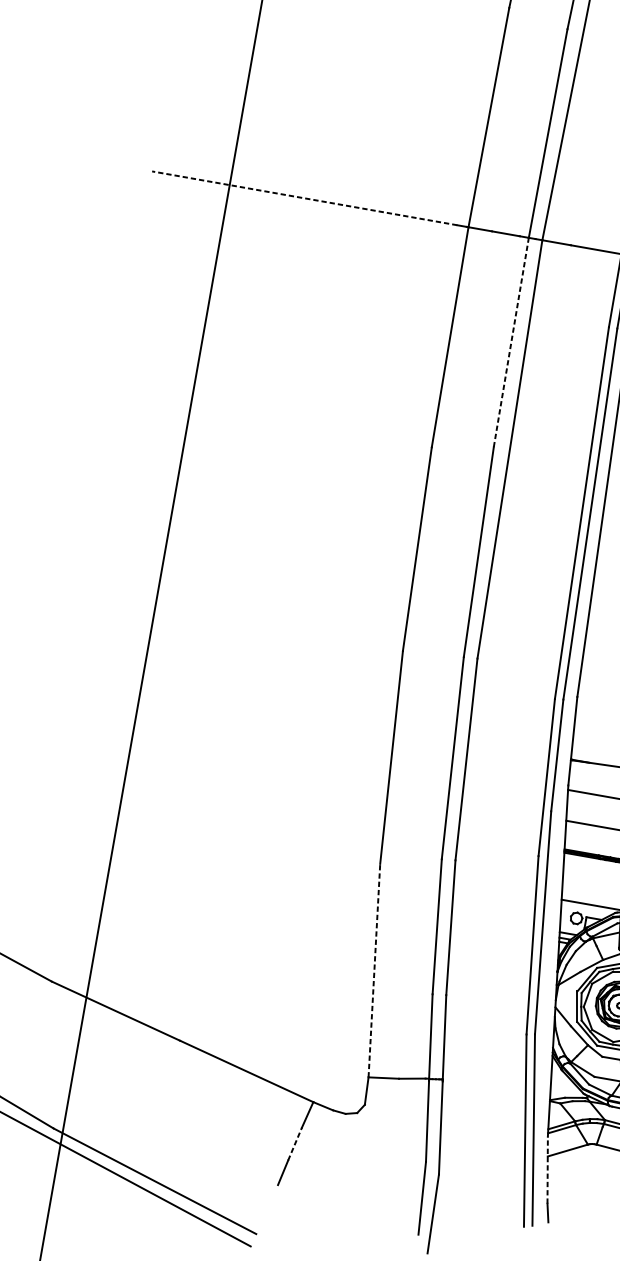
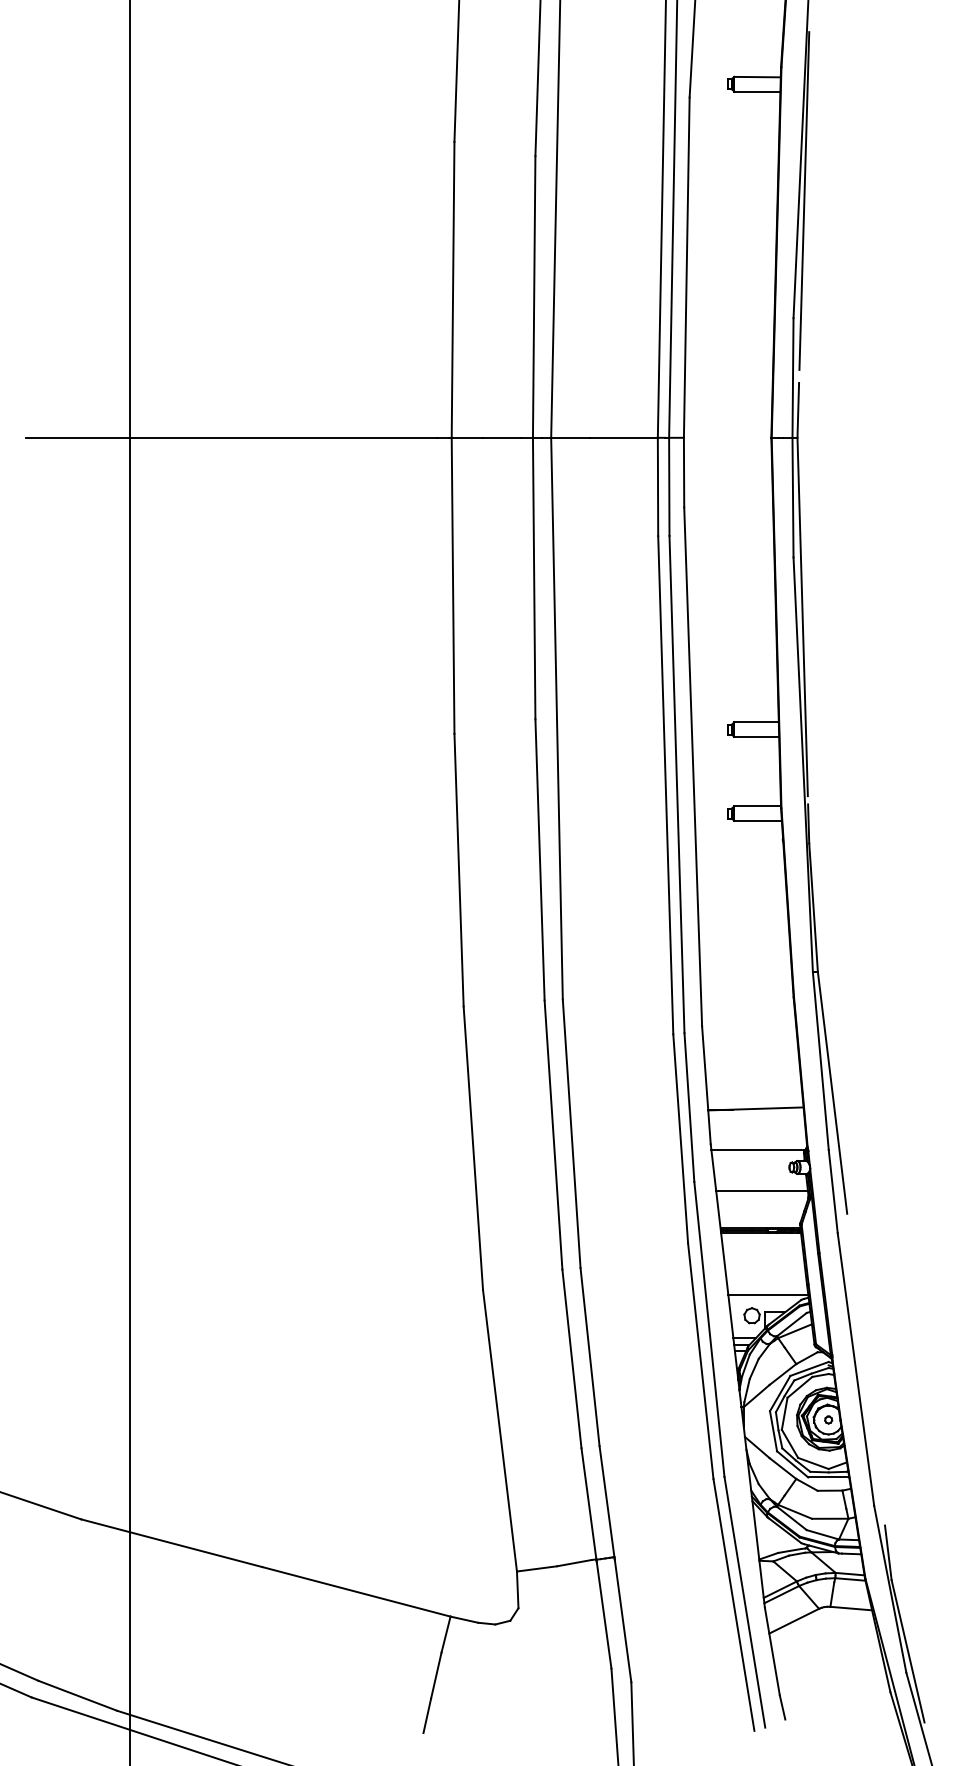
line: (305, 198) -> (231, 437), dashed -> solid
line: (511, 342) -> (534, 578), dashed -> solid
line: (374, 970) -> (500, 1430), dashed -> solid
line: (295, 1144) -> (436, 1675), dashed -> solid
line: (547, 1170) -> (772, 1651), dashed -> solid

